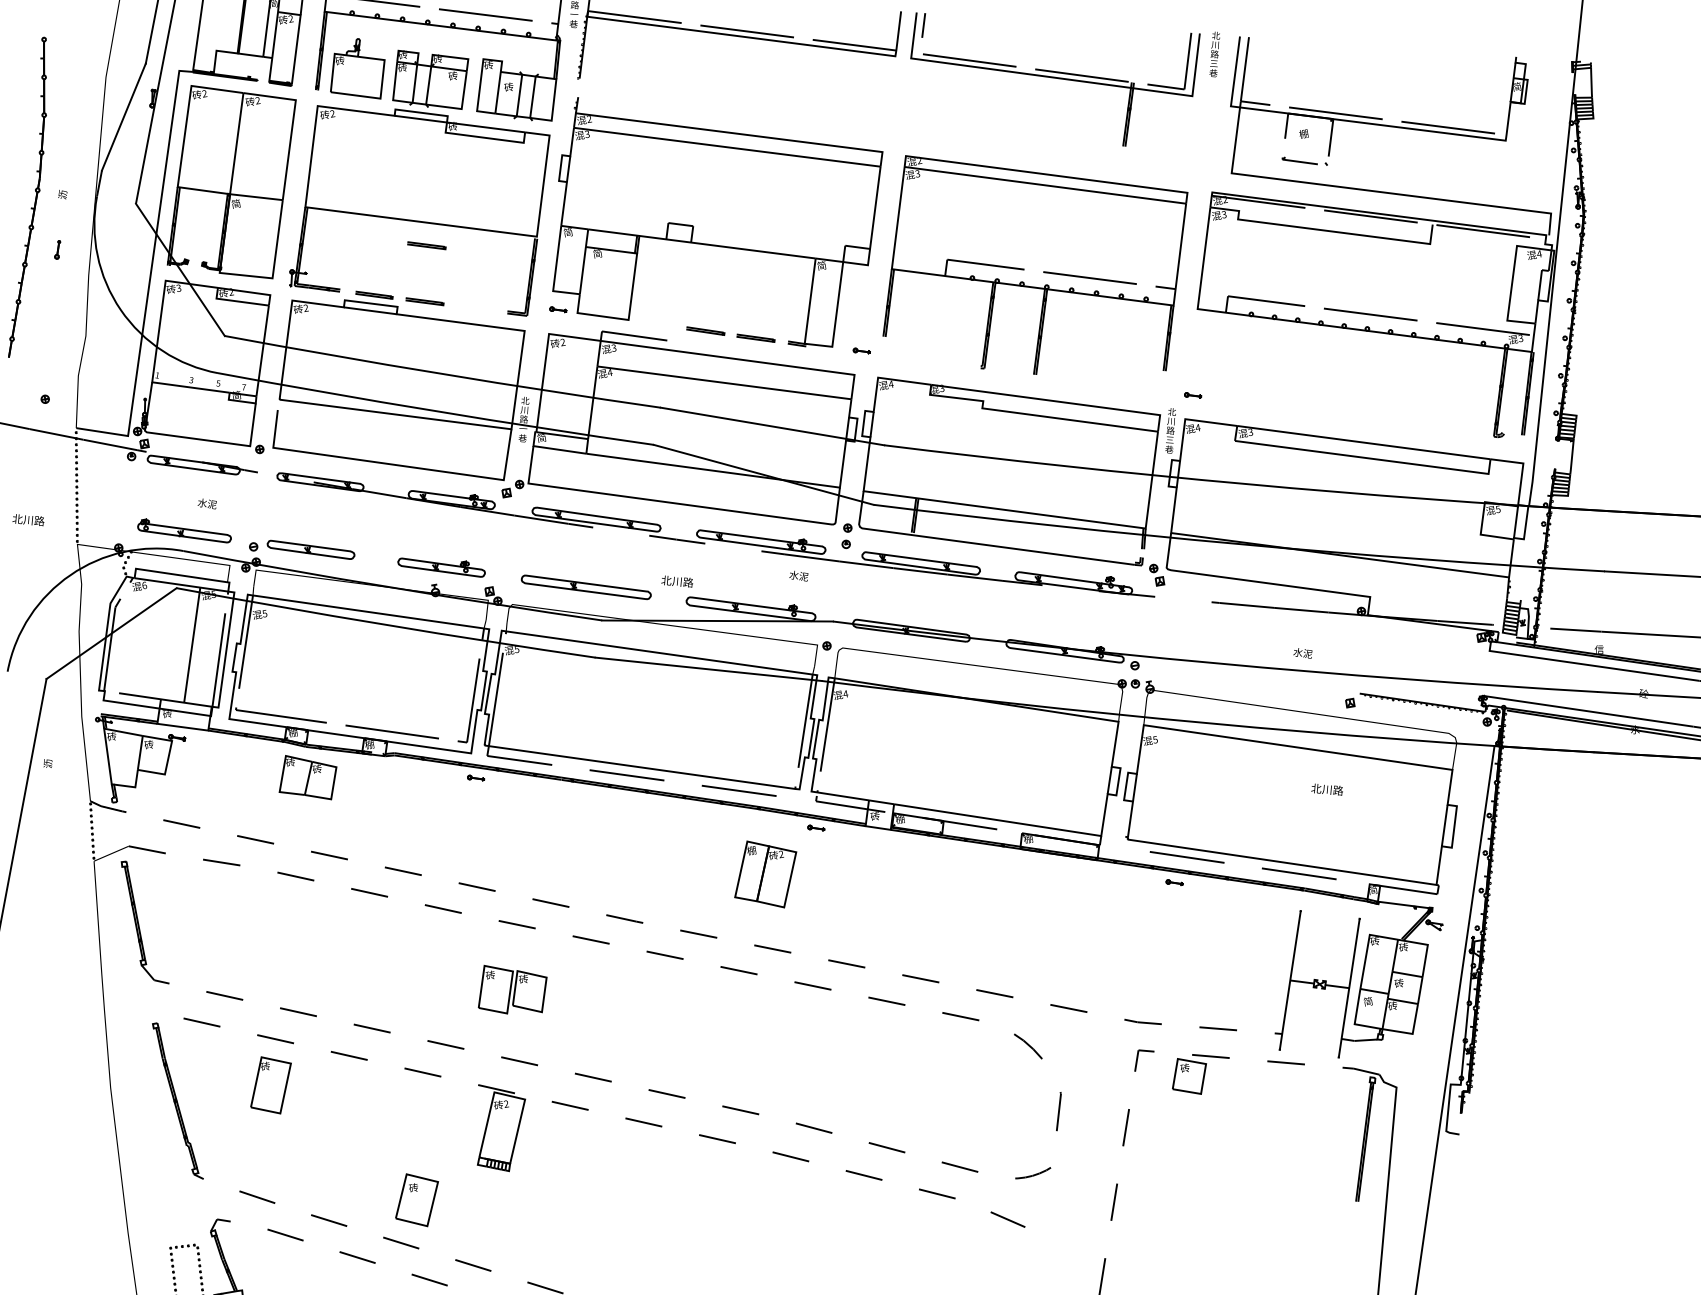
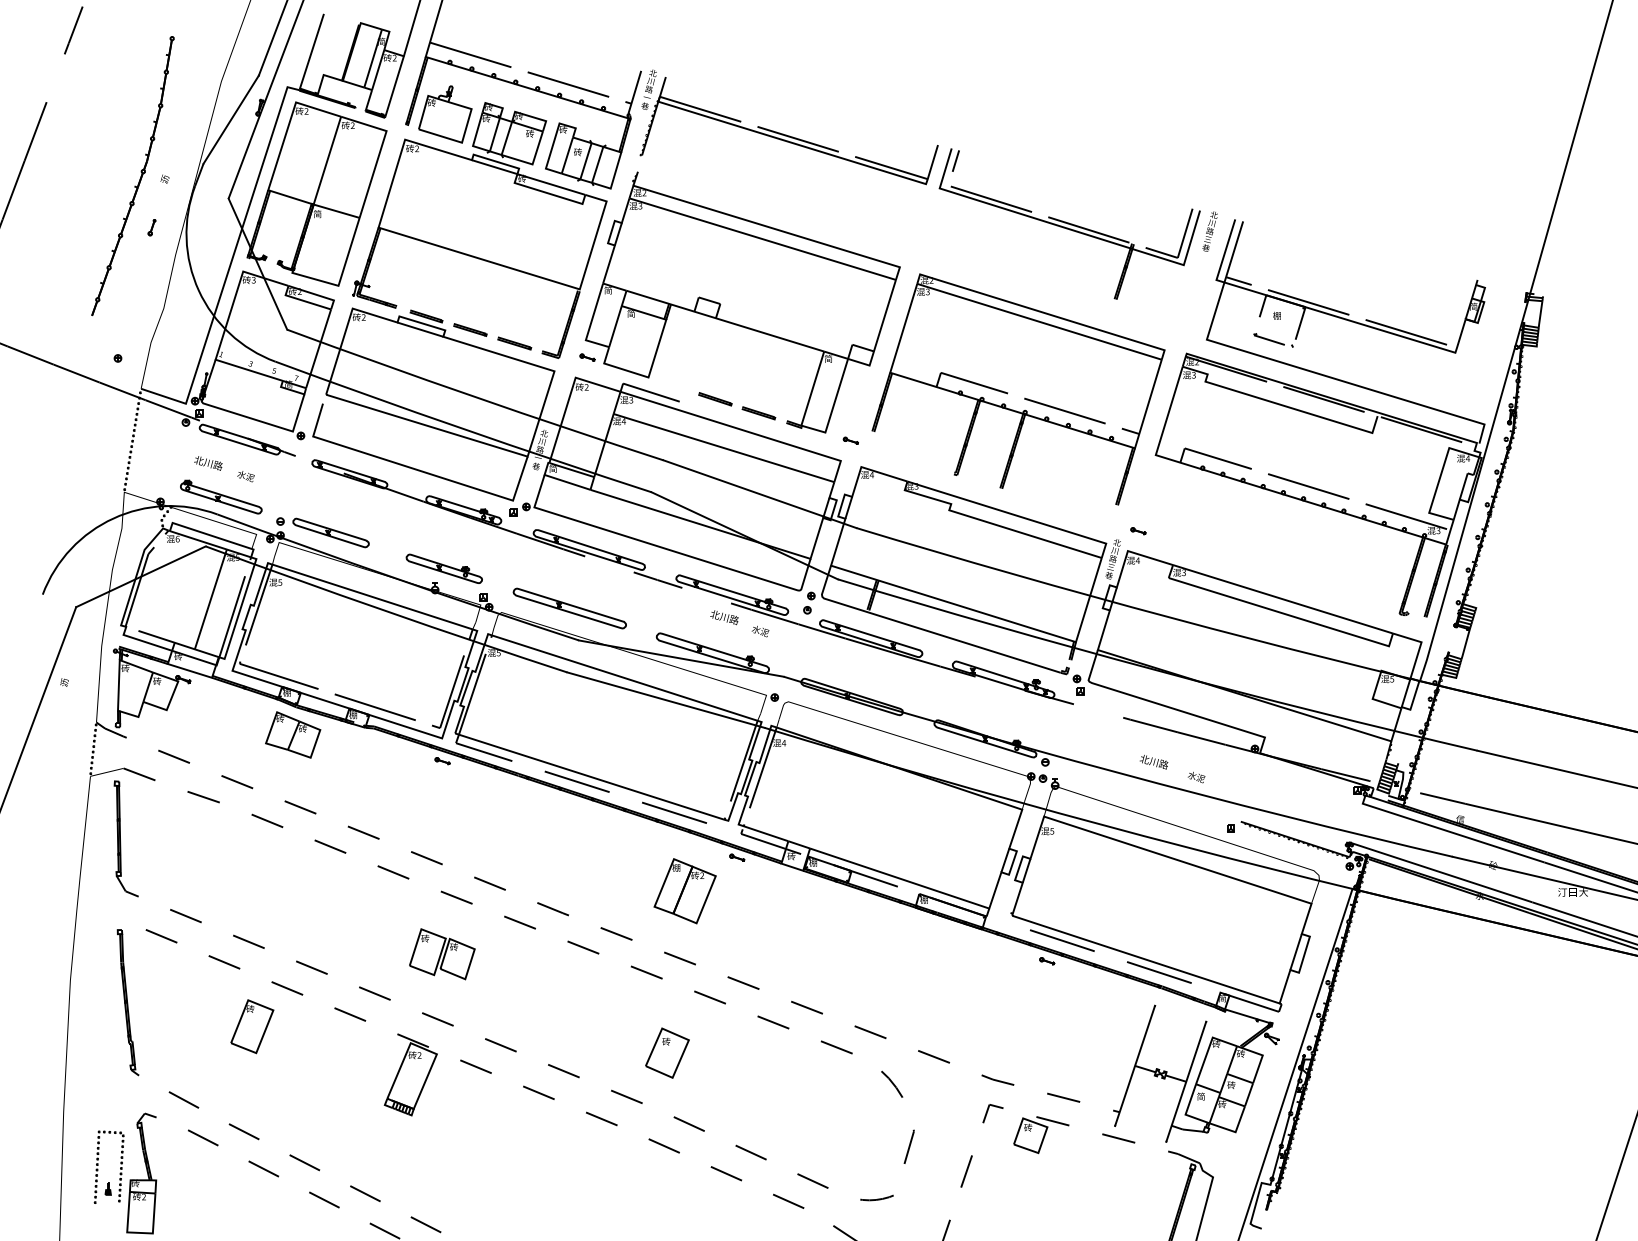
part: (426, 245) -> (514, 343), moved
text: (28, 520) -> (208, 463), moved
text: (677, 581) -> (724, 617), moved
text: (1326, 789) -> (1153, 761), moved
part: (271, 1085) -> (252, 1026), moved
part: (416, 1199) -> (667, 1052), moved

